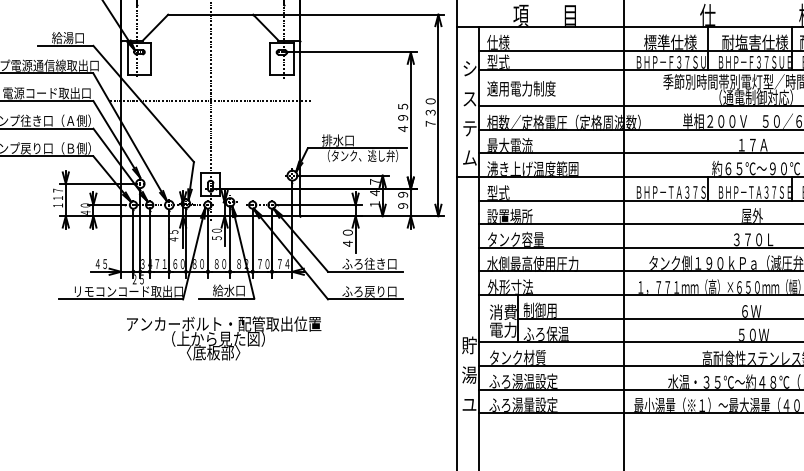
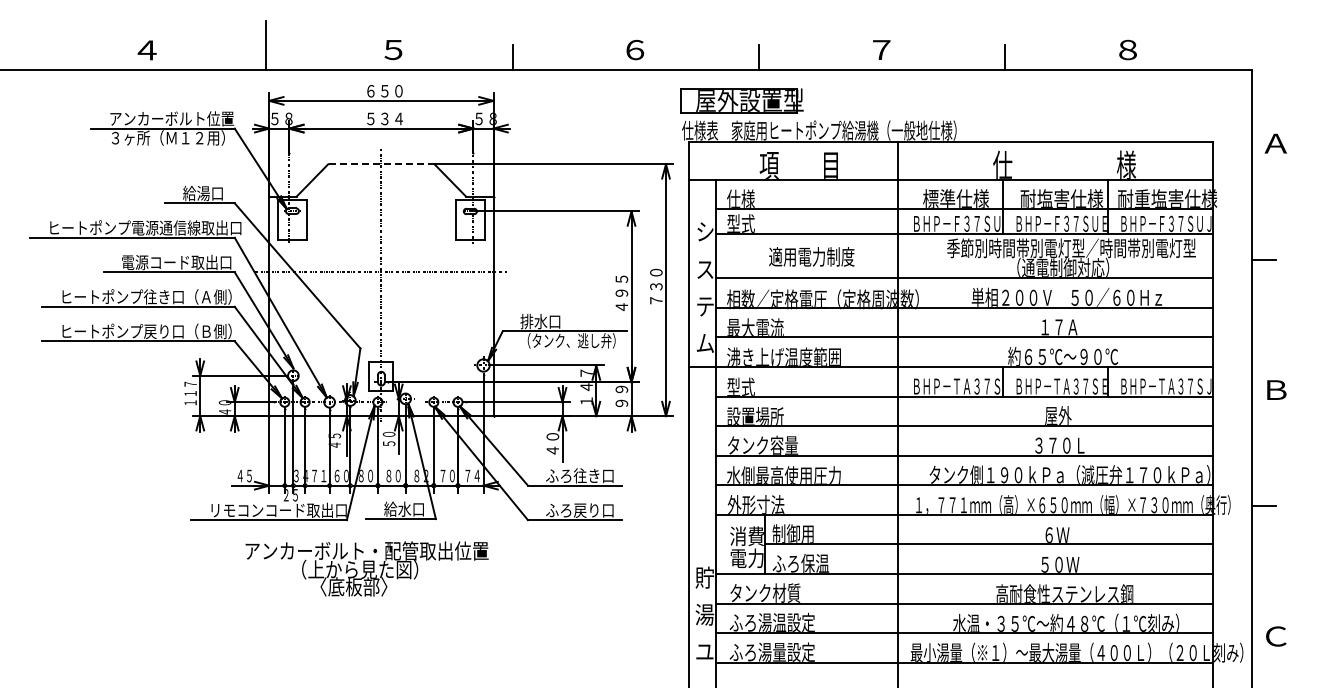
line: (210, 14) -> (380, 164), solid -> dashed
text: (521, 88) -> (811, 256), moved
text: (223, 338) -> (366, 568), moved

